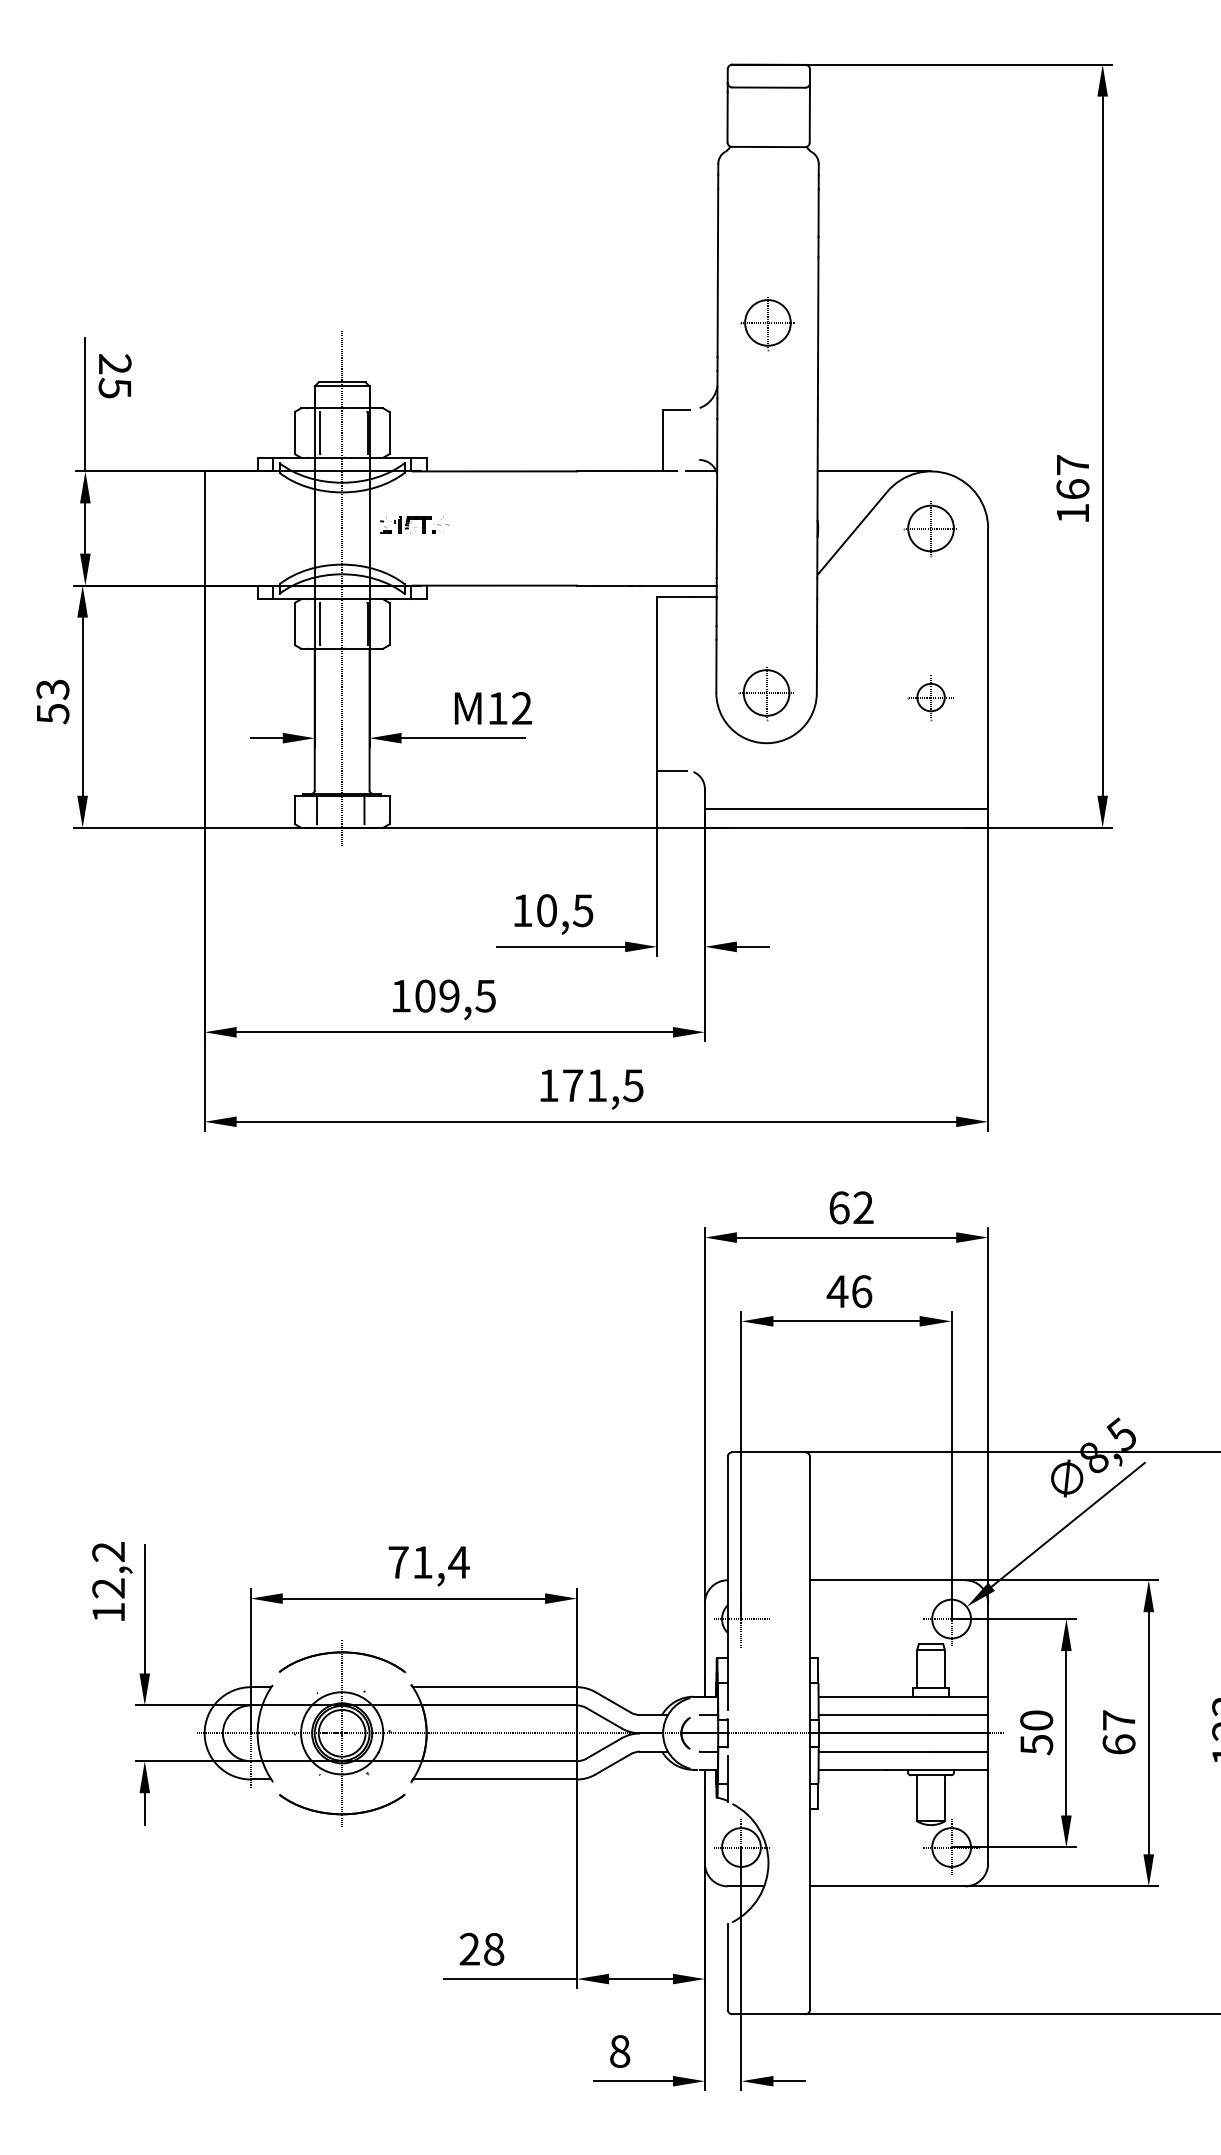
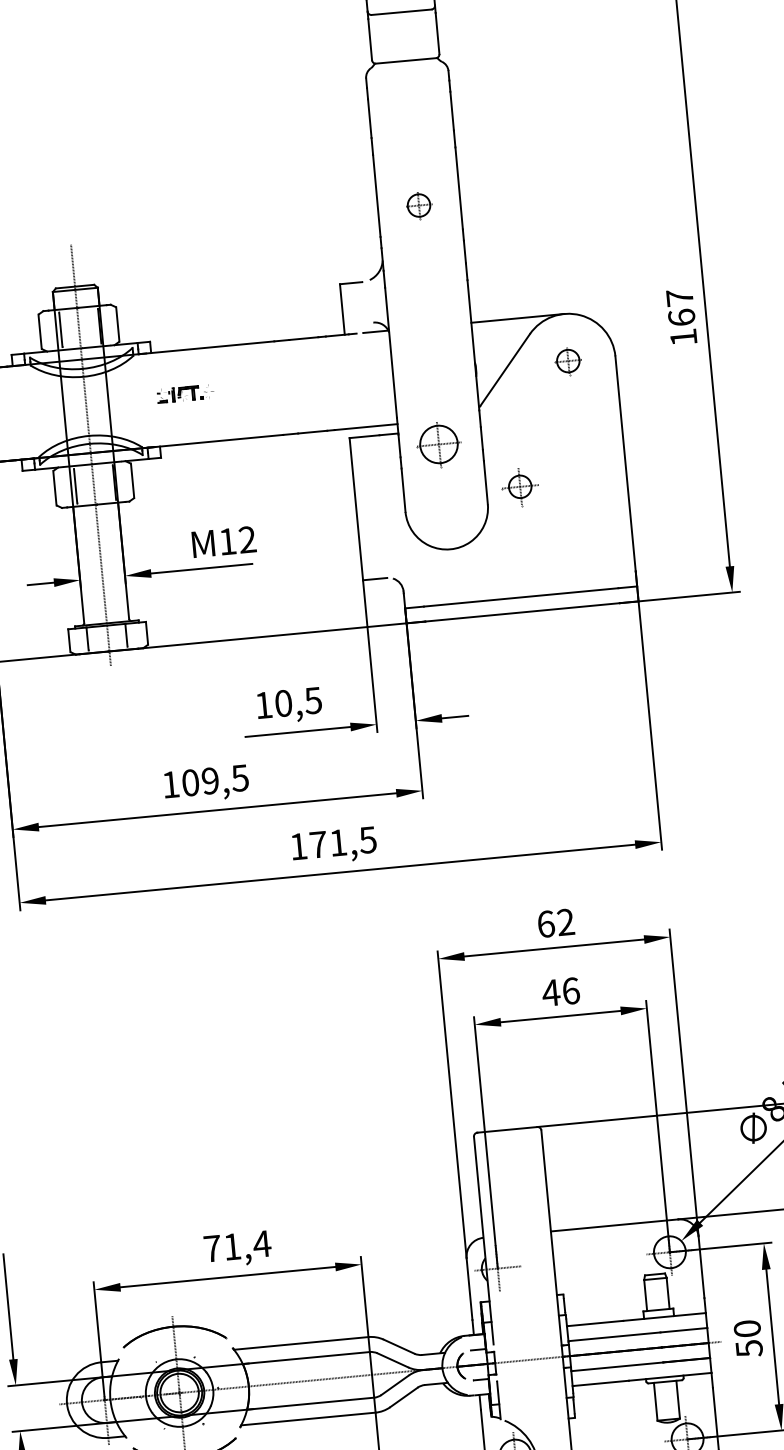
part: (767, 324) -> (418, 206), size x0.6
part: (414, 524) -> (185, 393), moved
part: (929, 529) -> (567, 361), size x0.6
part: (765, 694) -> (438, 445), moved
part: (930, 698) -> (519, 487), moved

